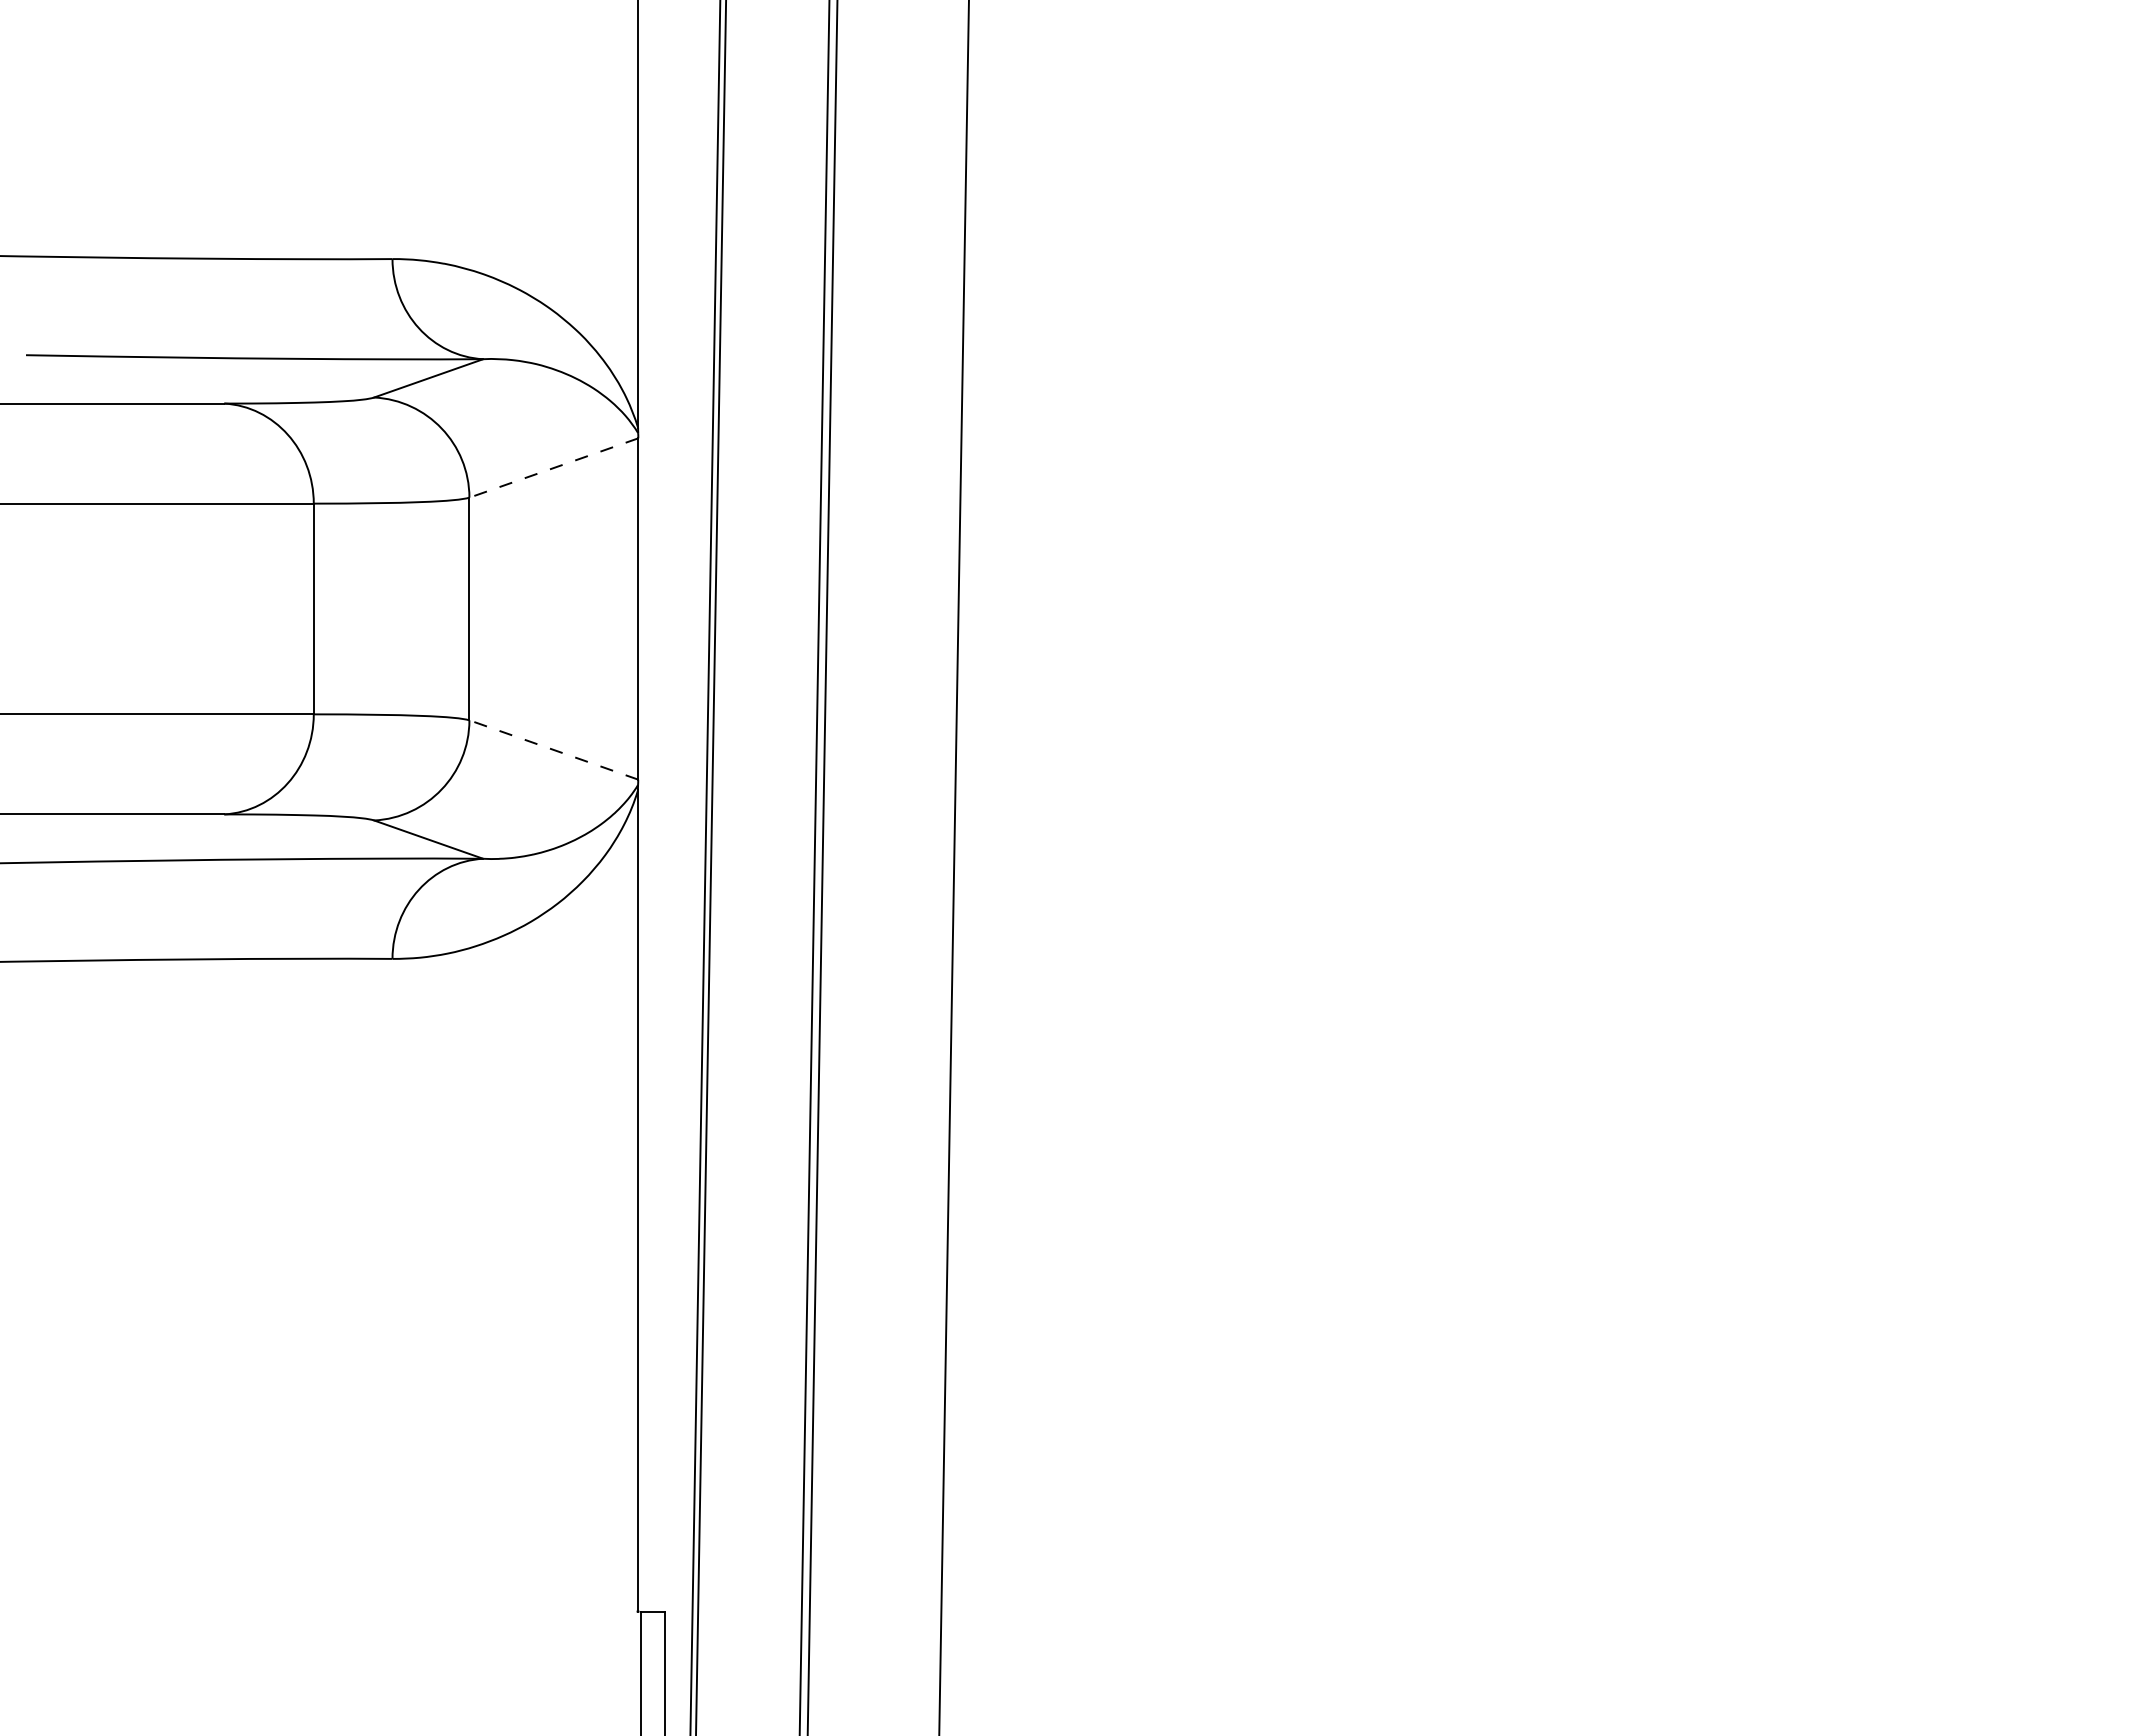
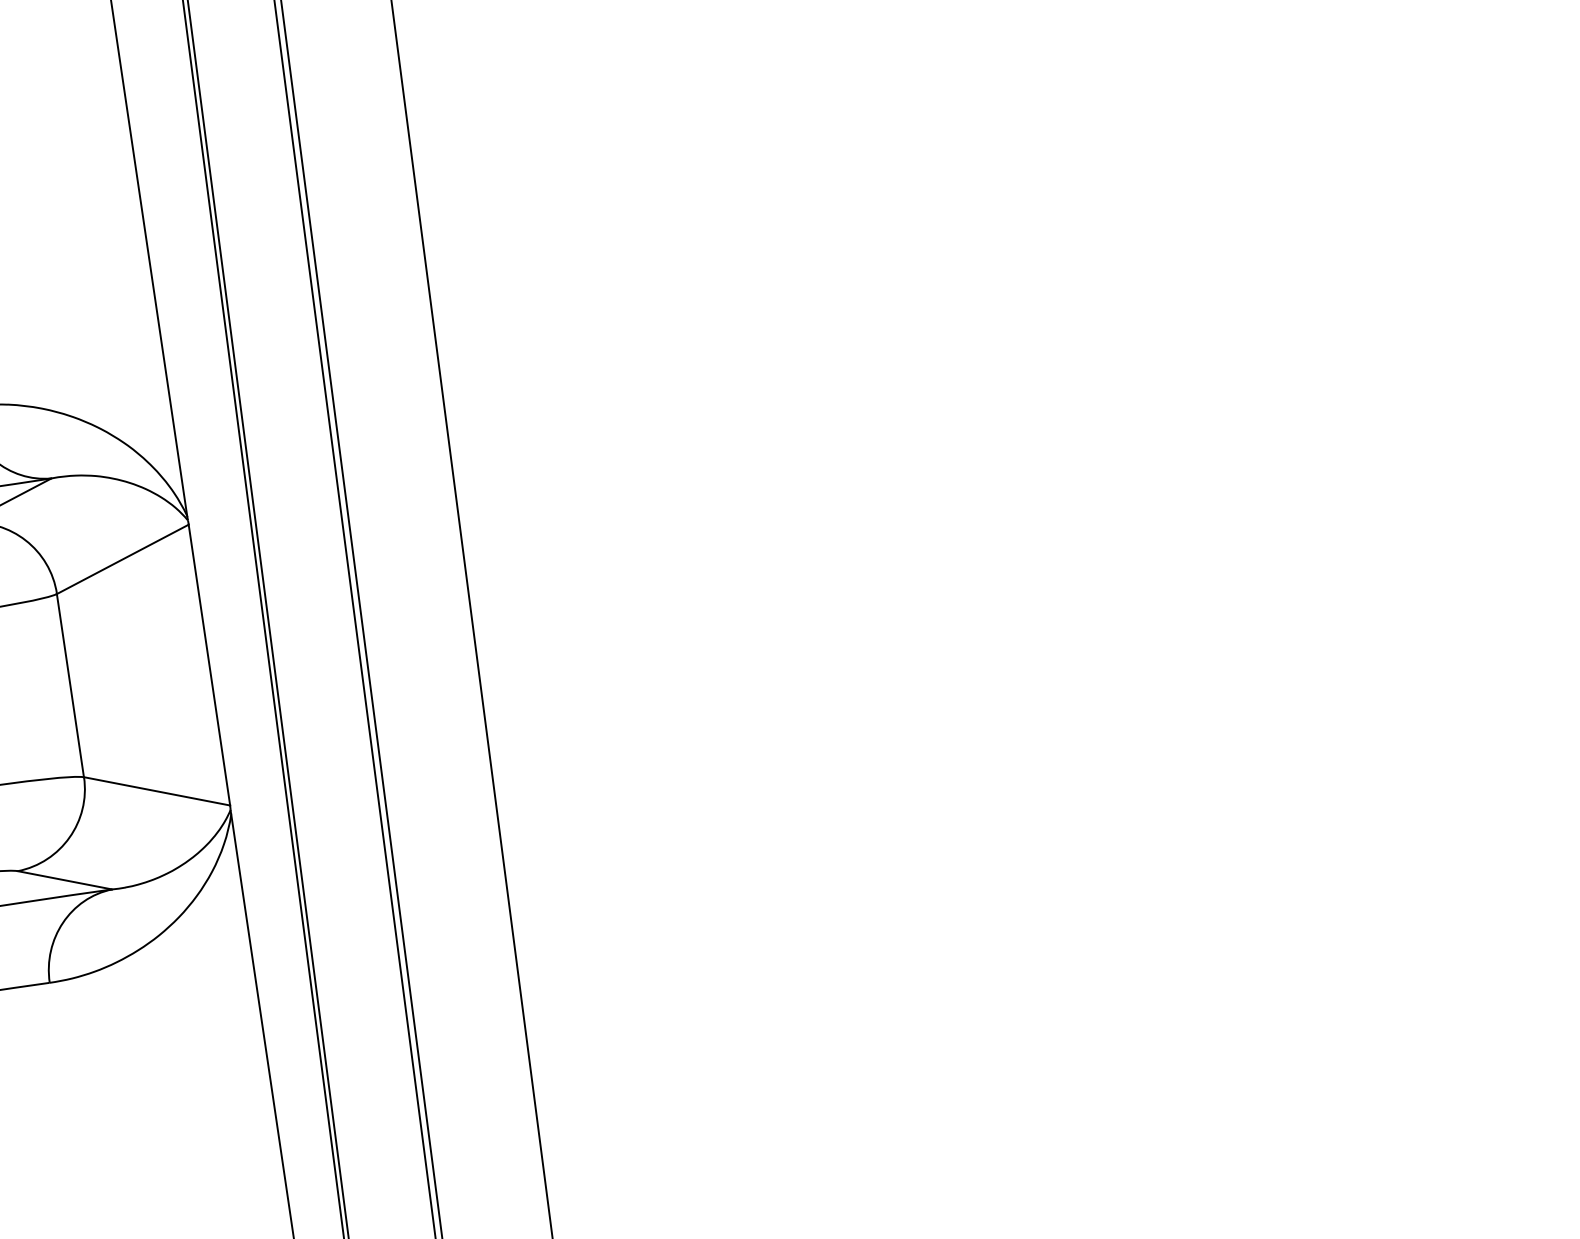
line: (553, 468) -> (122, 559), dashed -> solid
line: (553, 749) -> (156, 790), dashed -> solid

